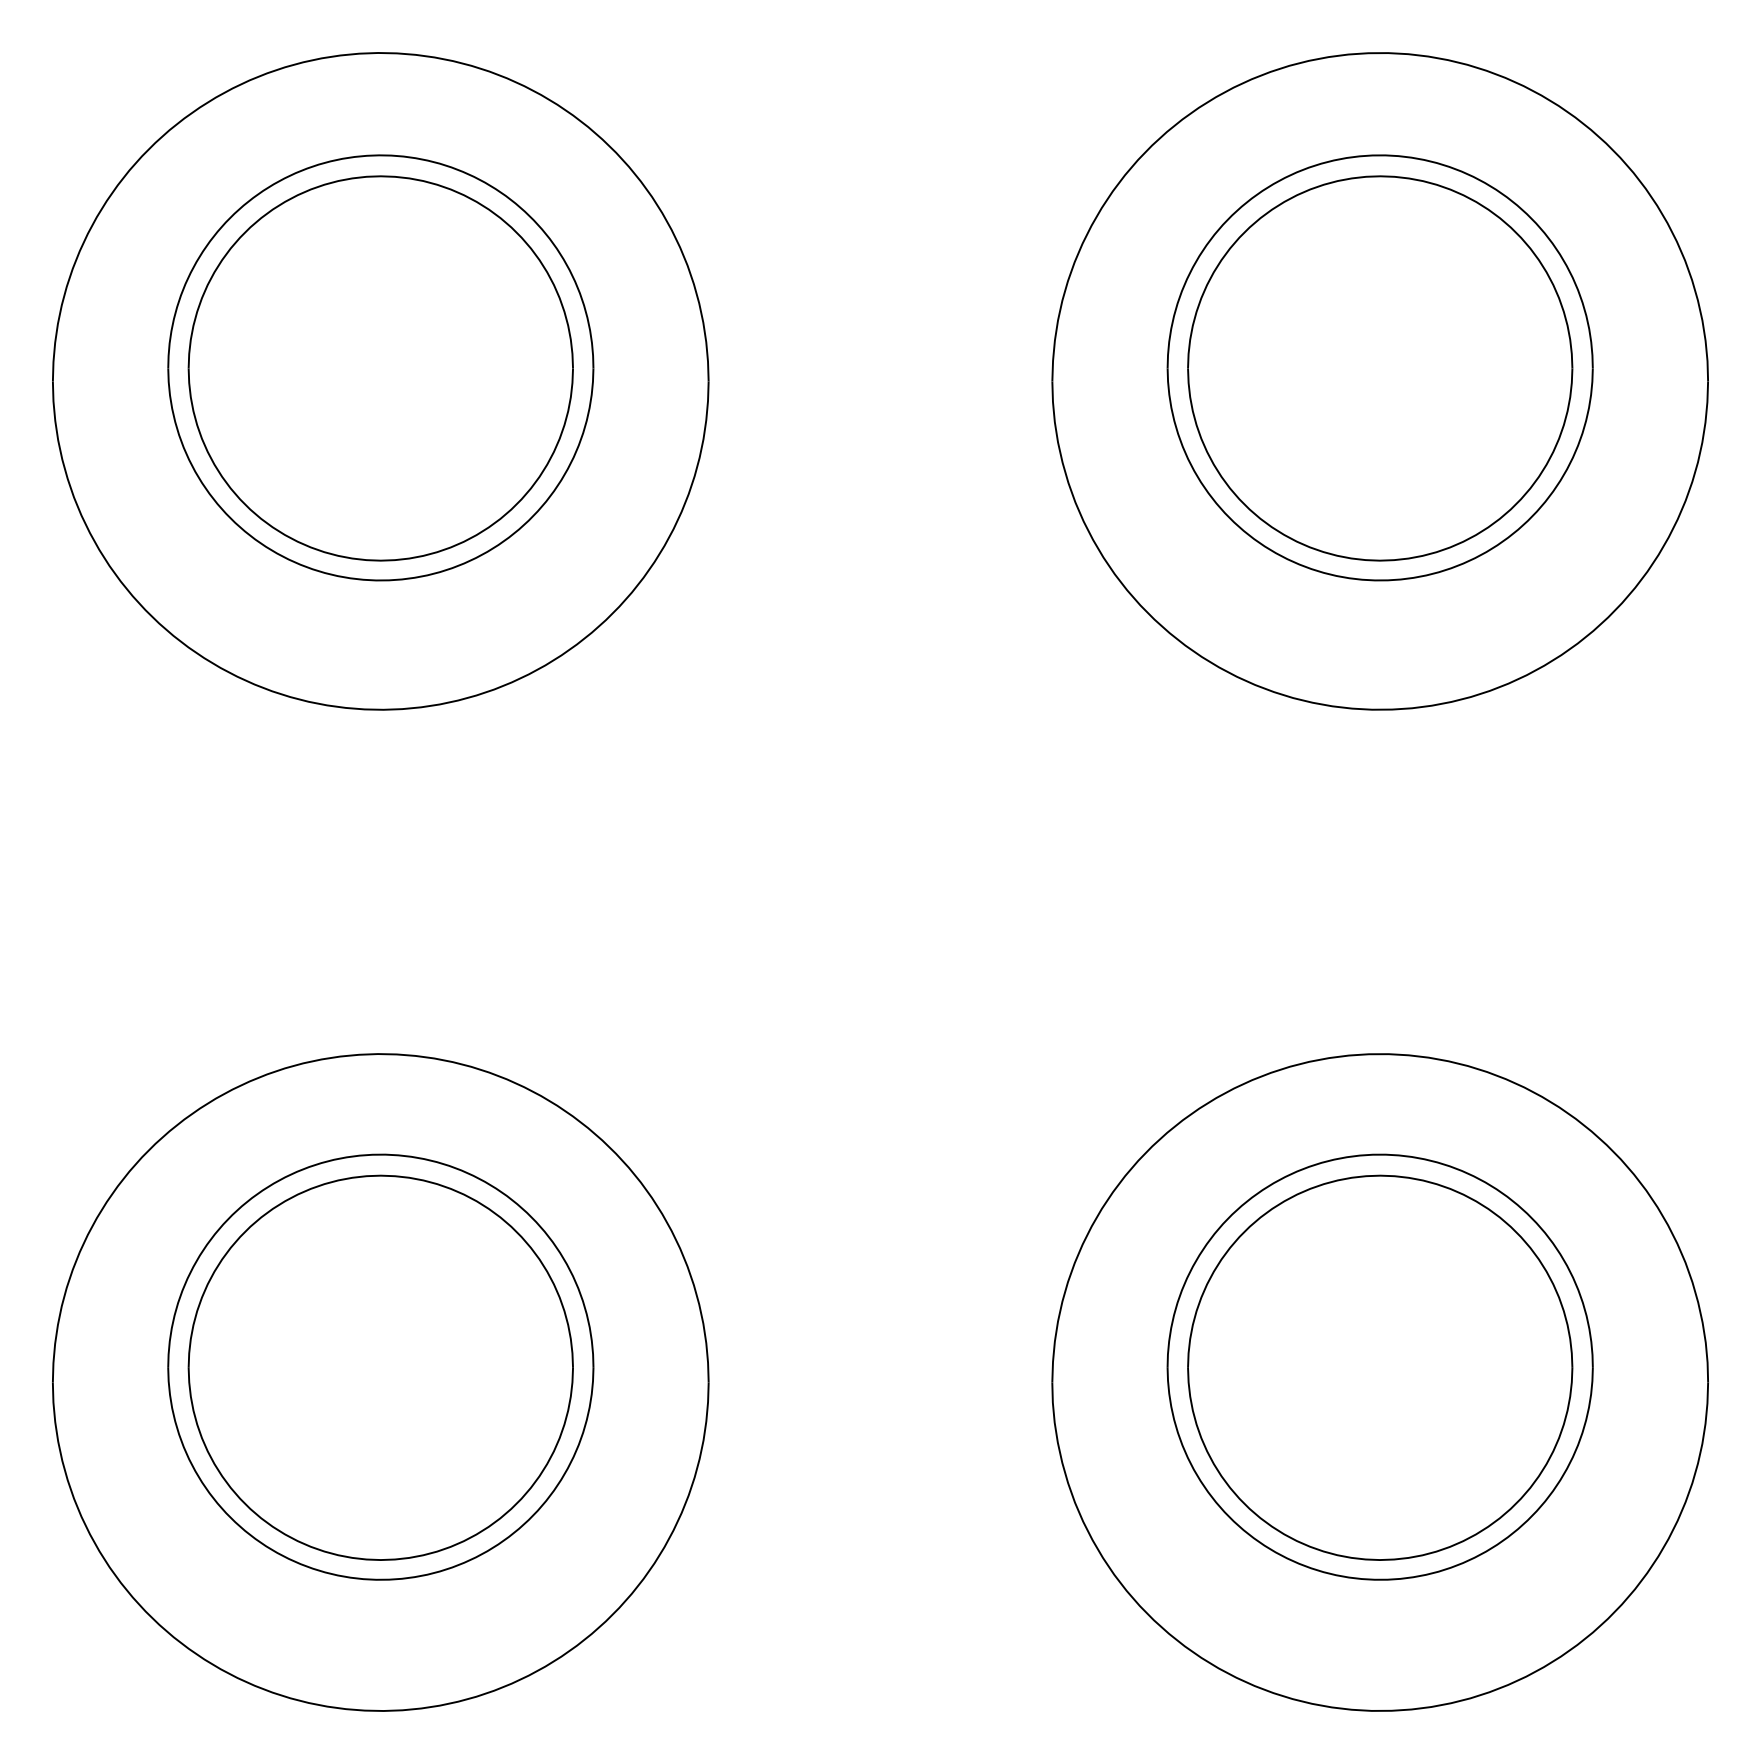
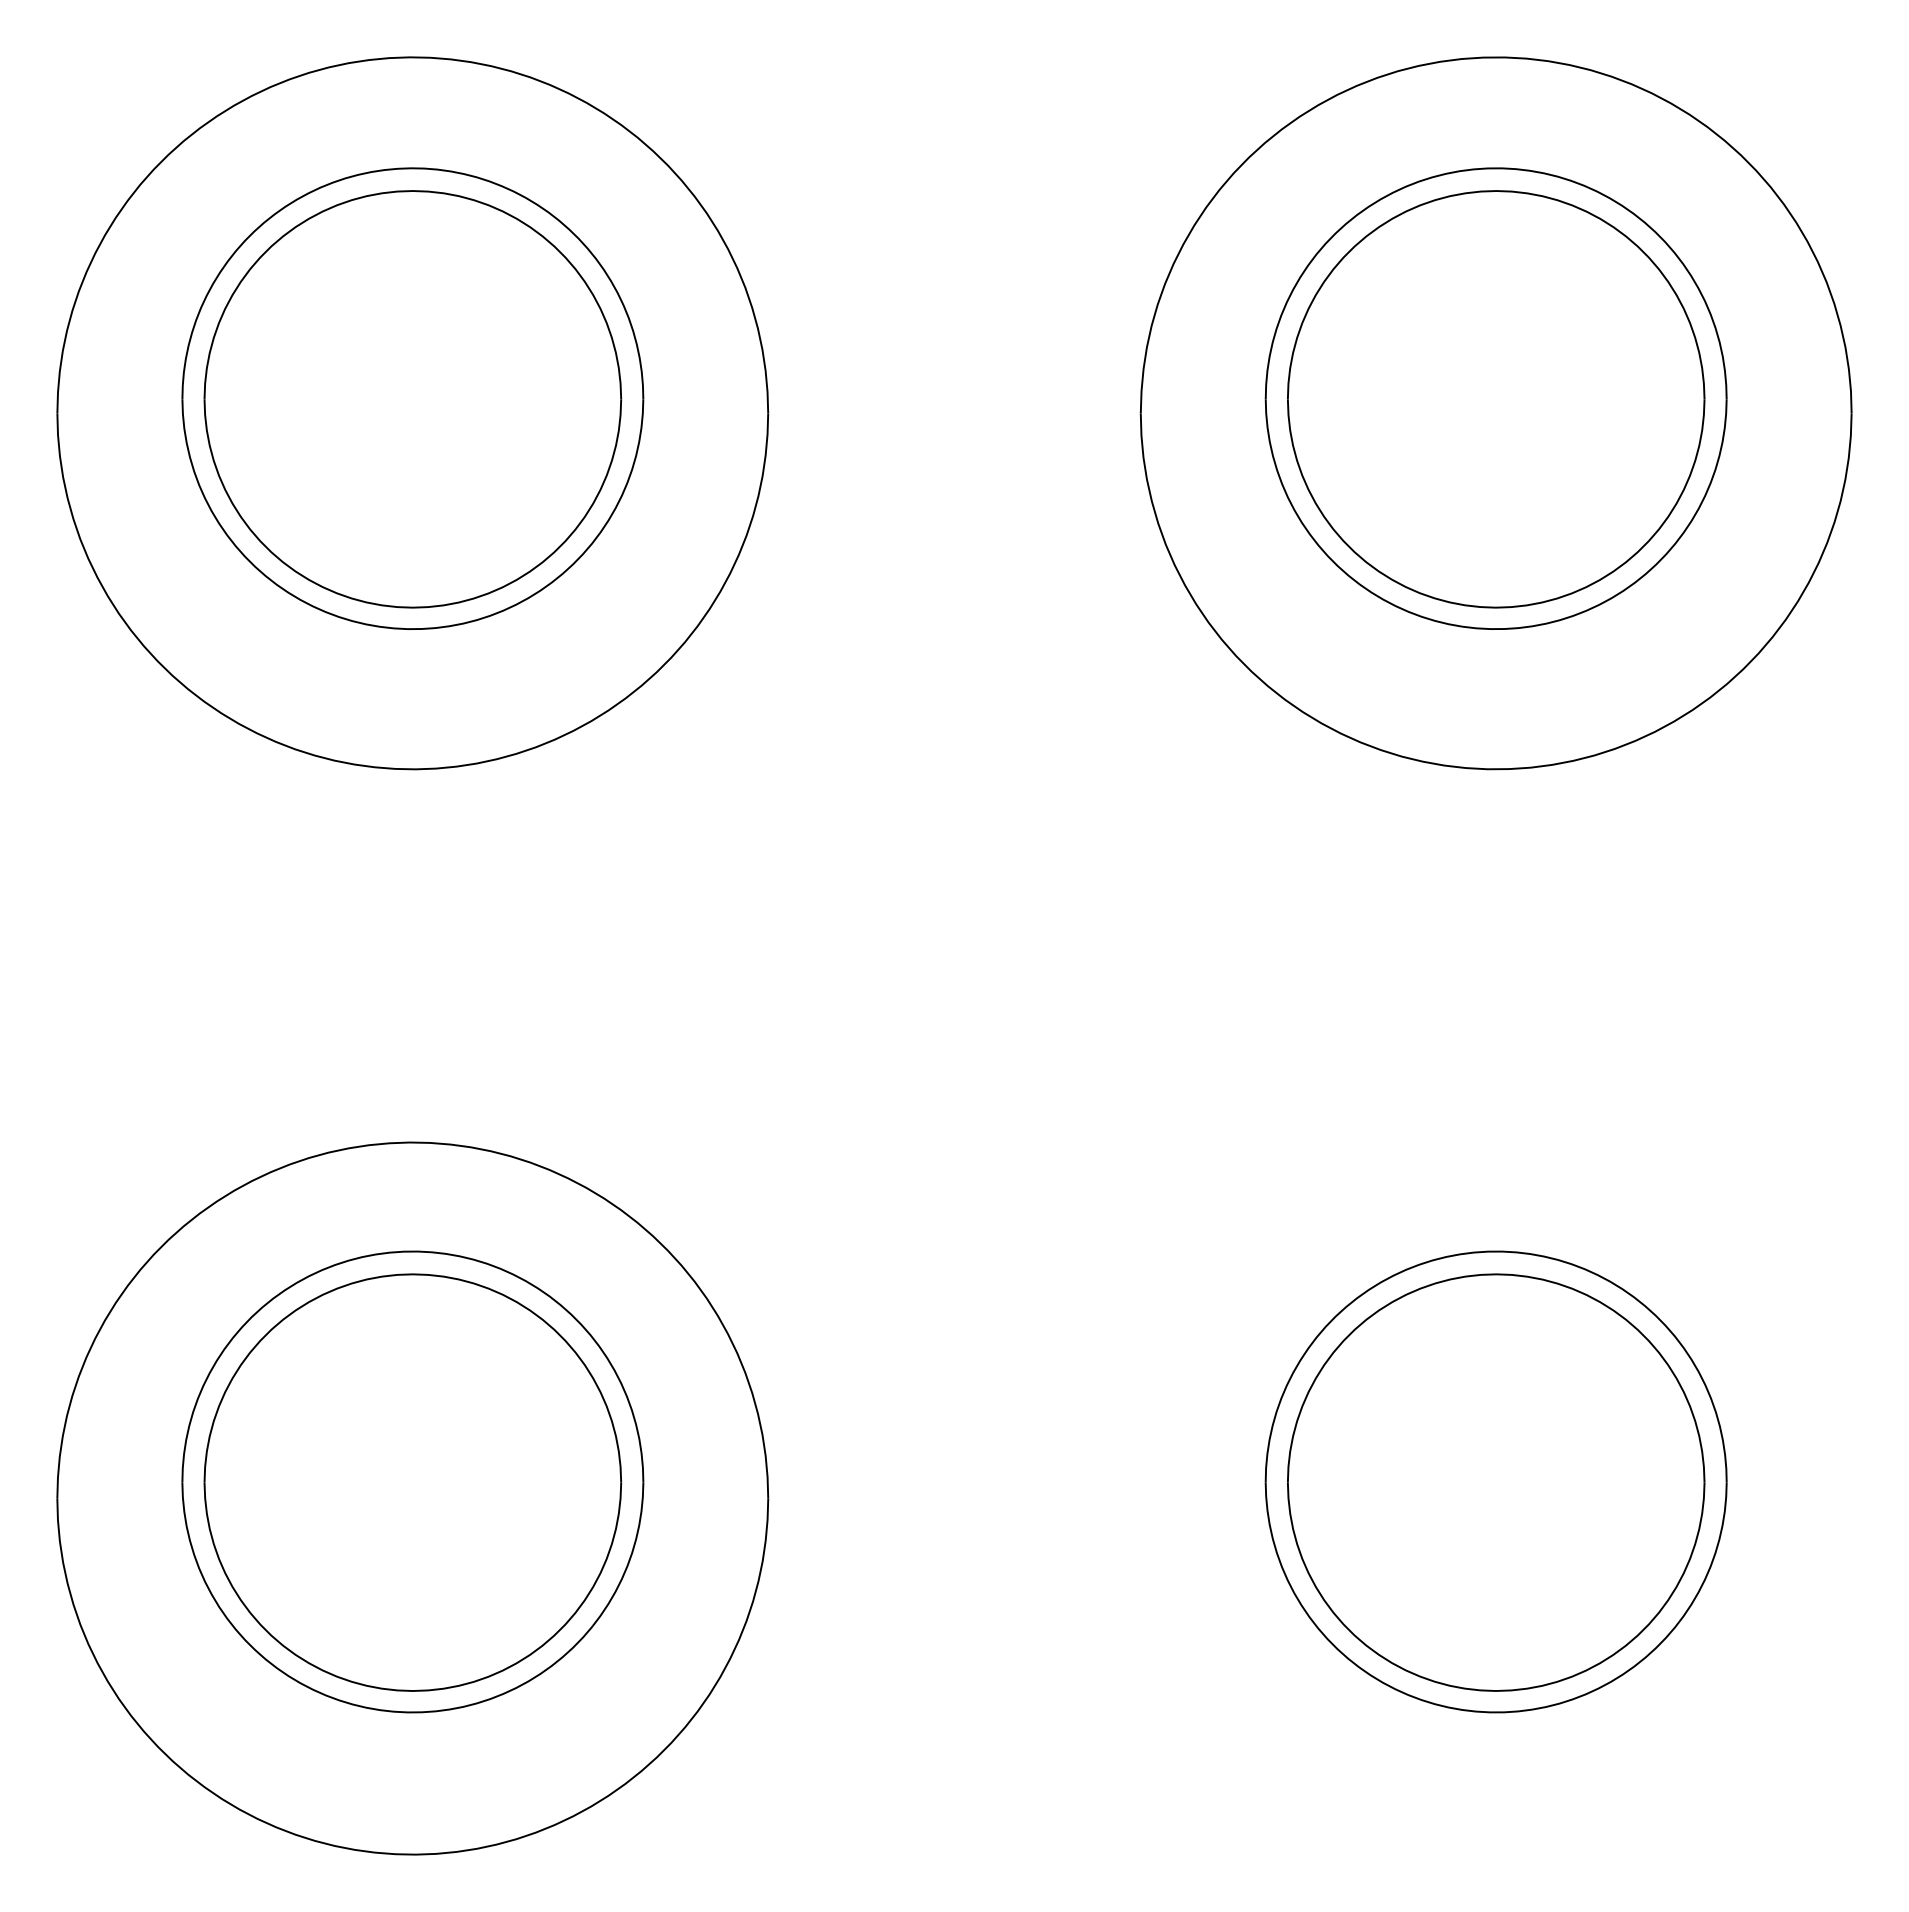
part: (1379, 1382) -> (1495, 1498), removed

